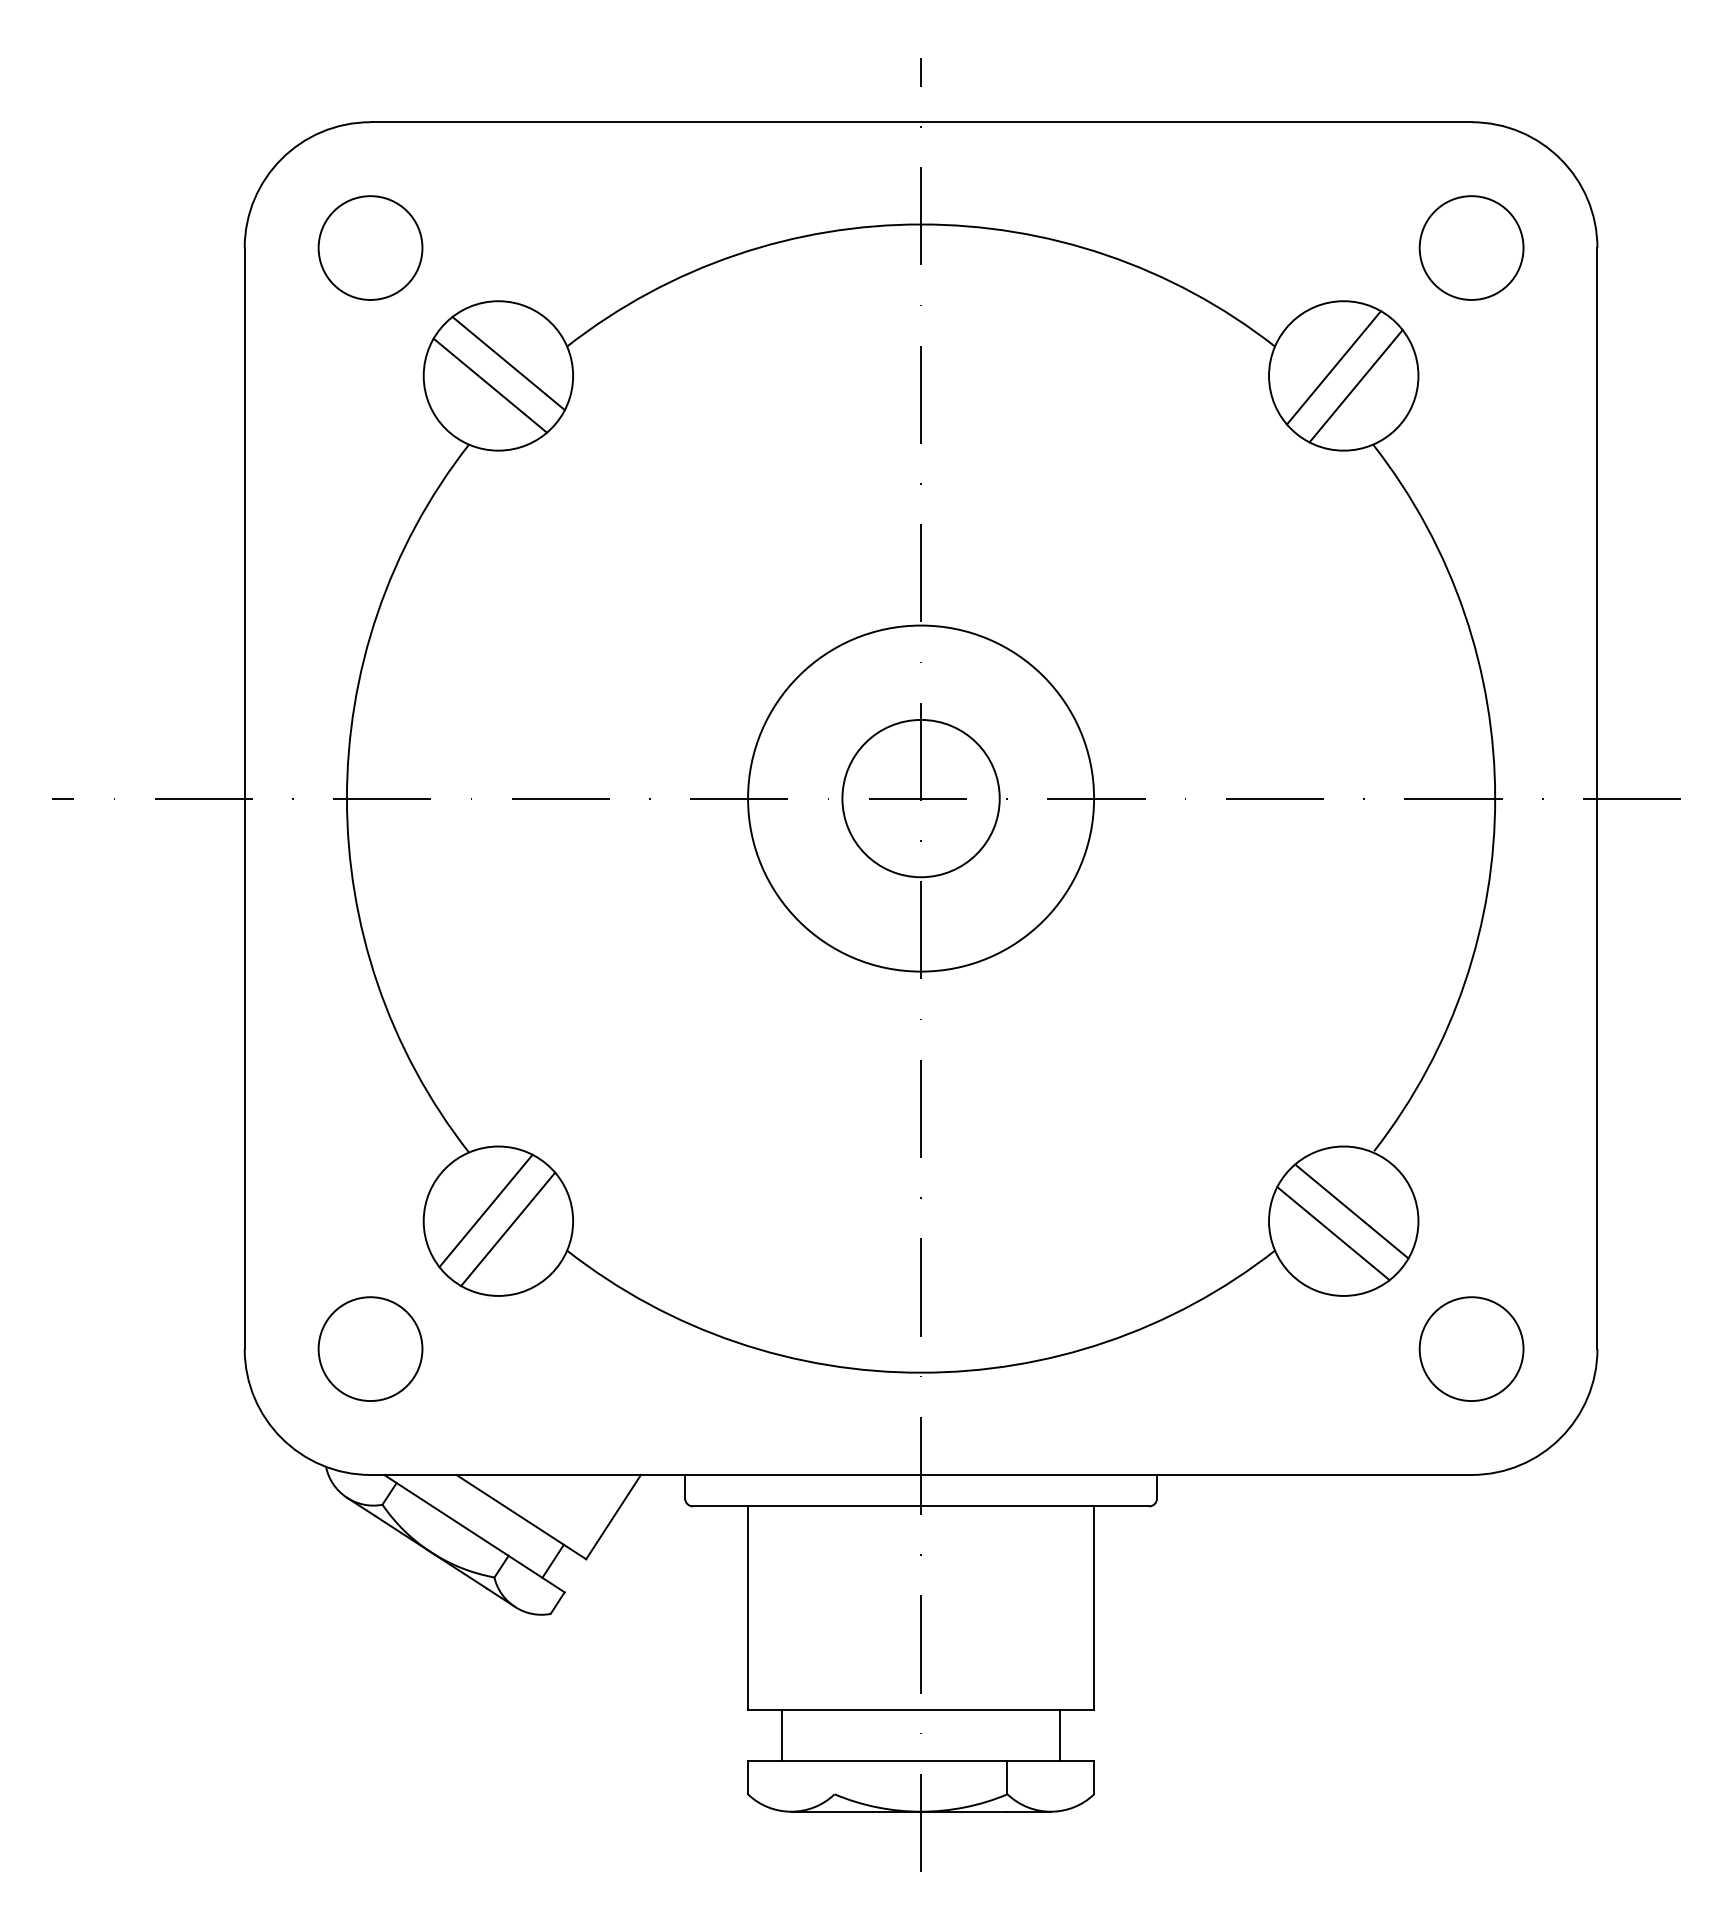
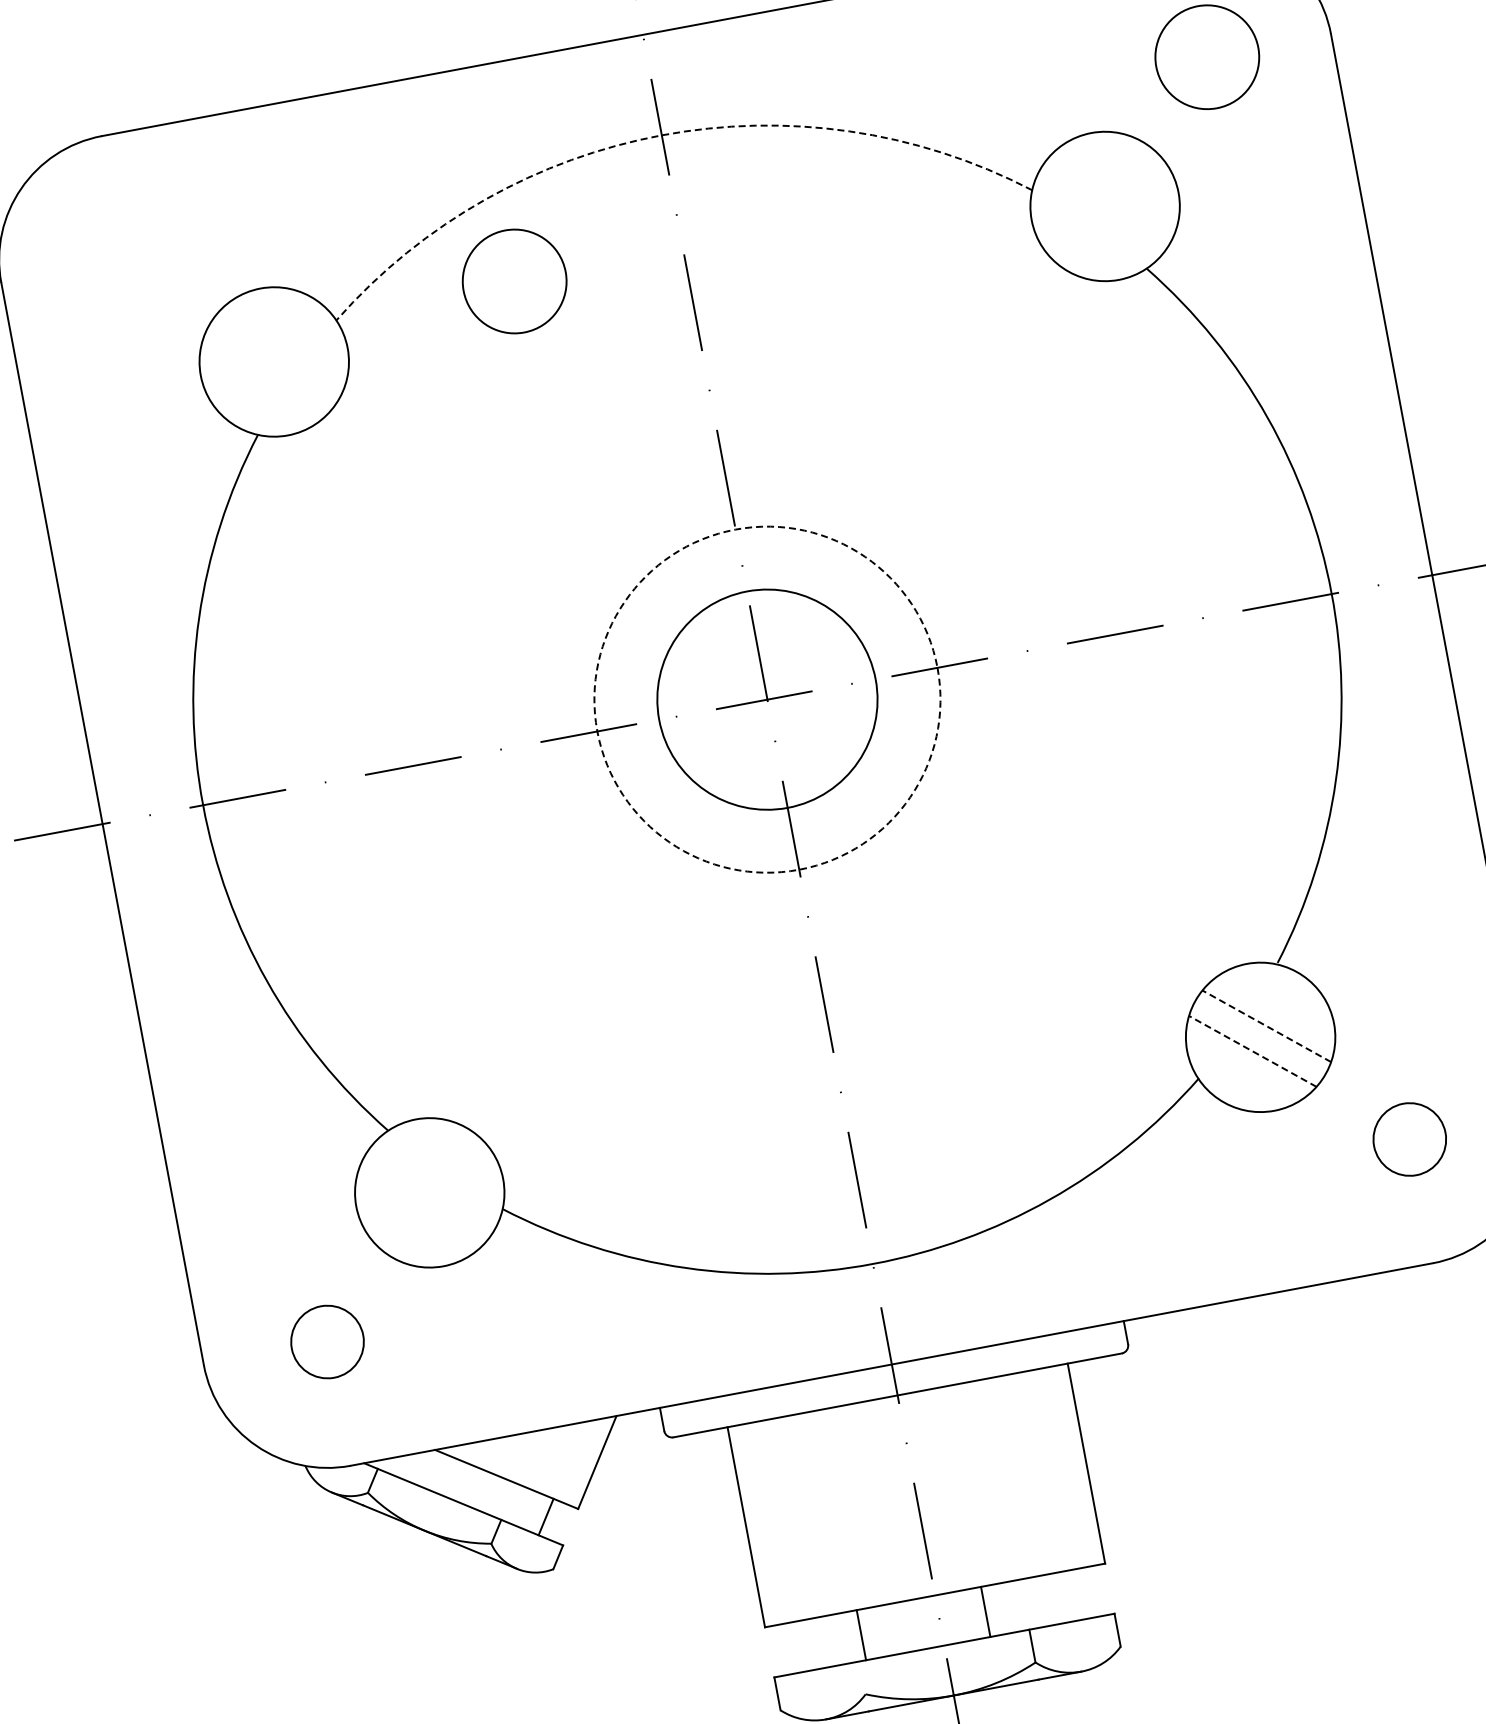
arc: (921, 224) -> (662, 135), solid -> dashed
circle: (370, 247) -> (514, 280), moved
line: (508, 363) -> (281, 347), removed
line: (1333, 367) -> (1093, 200), removed
line: (490, 385) -> (268, 372), removed
line: (1355, 386) -> (1118, 214), removed
circle: (920, 798) -> (766, 699), size x1.4
circle: (921, 798) -> (767, 699), solid -> dashed
line: (485, 1210) -> (415, 1184), removed
line: (1351, 1211) -> (1266, 1026), solid -> dashed
line: (508, 1229) -> (441, 1199), removed
line: (1333, 1233) -> (1252, 1051), solid -> dashed
circle: (370, 1348) -> (327, 1341), size x0.7
circle: (1471, 1348) -> (1409, 1138), size x0.7
line: (782, 1734) -> (861, 1634), moved
line: (1059, 1734) -> (985, 1611), moved

